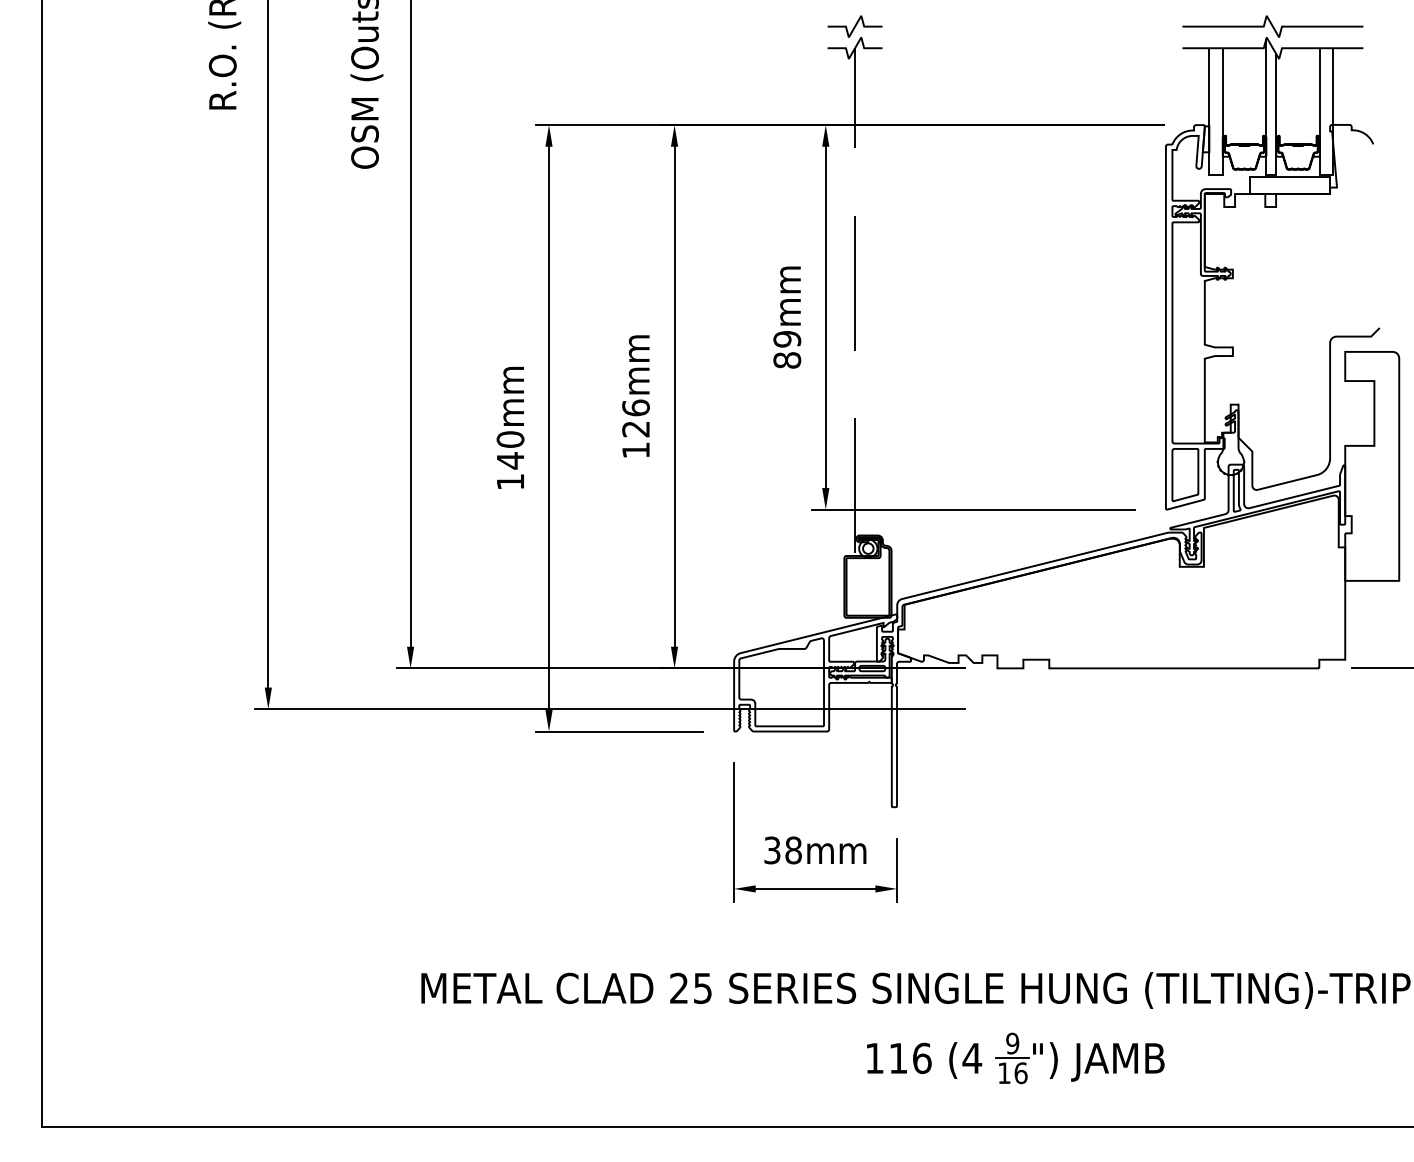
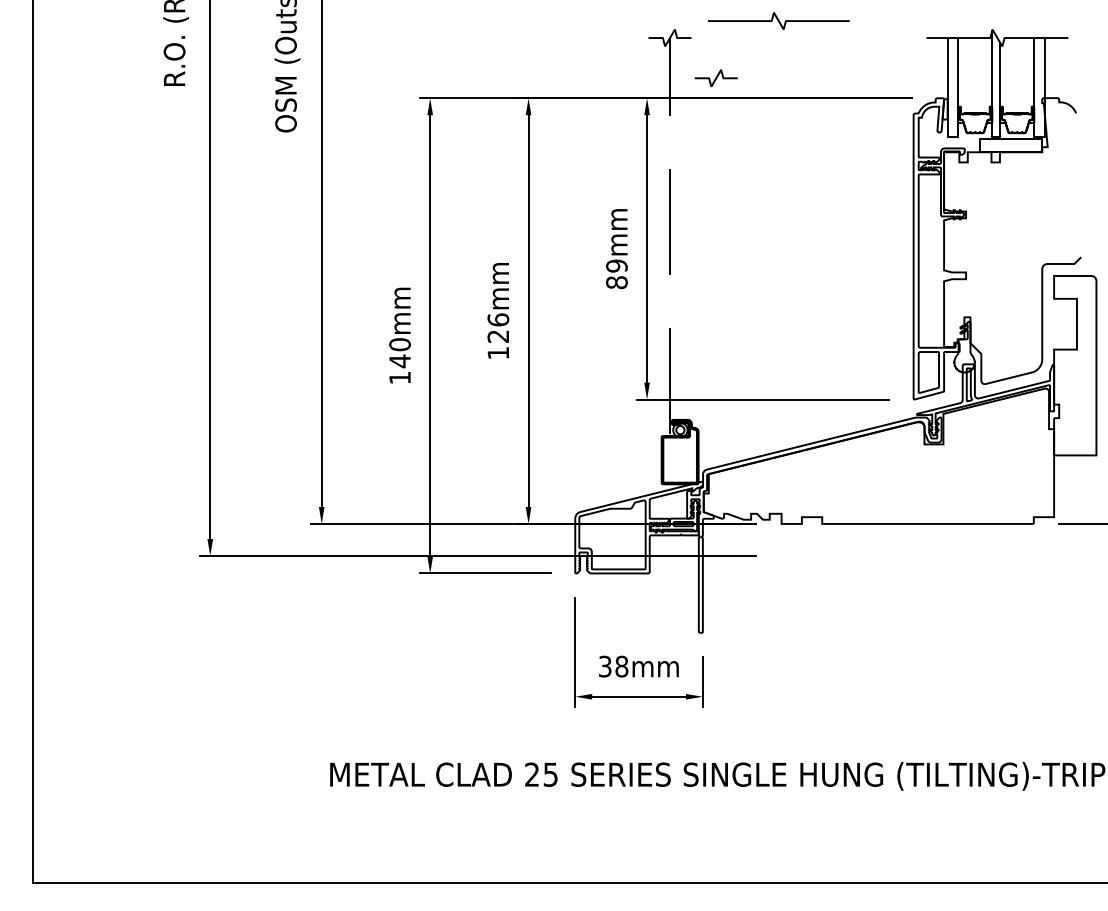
curve: (854, 26) -> (715, 78), moved
curve: (1272, 26) -> (778, 20), moved
part: (1015, 1058) -> (795, 829), removed

